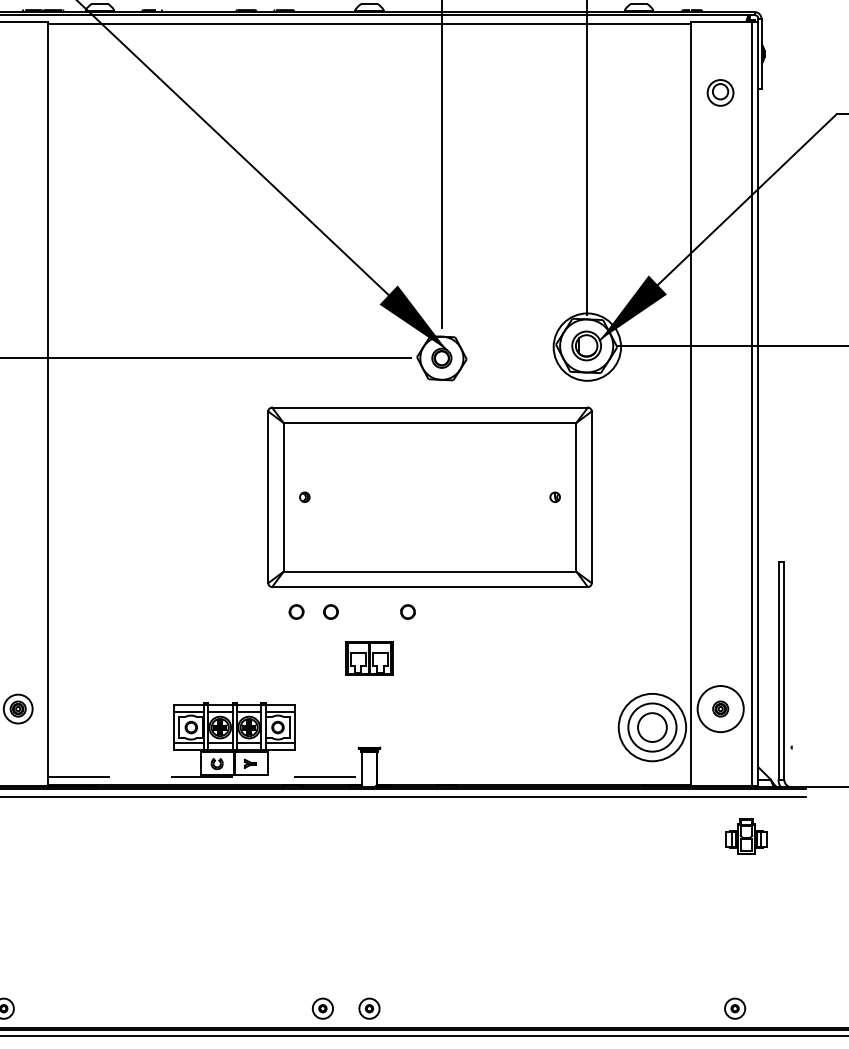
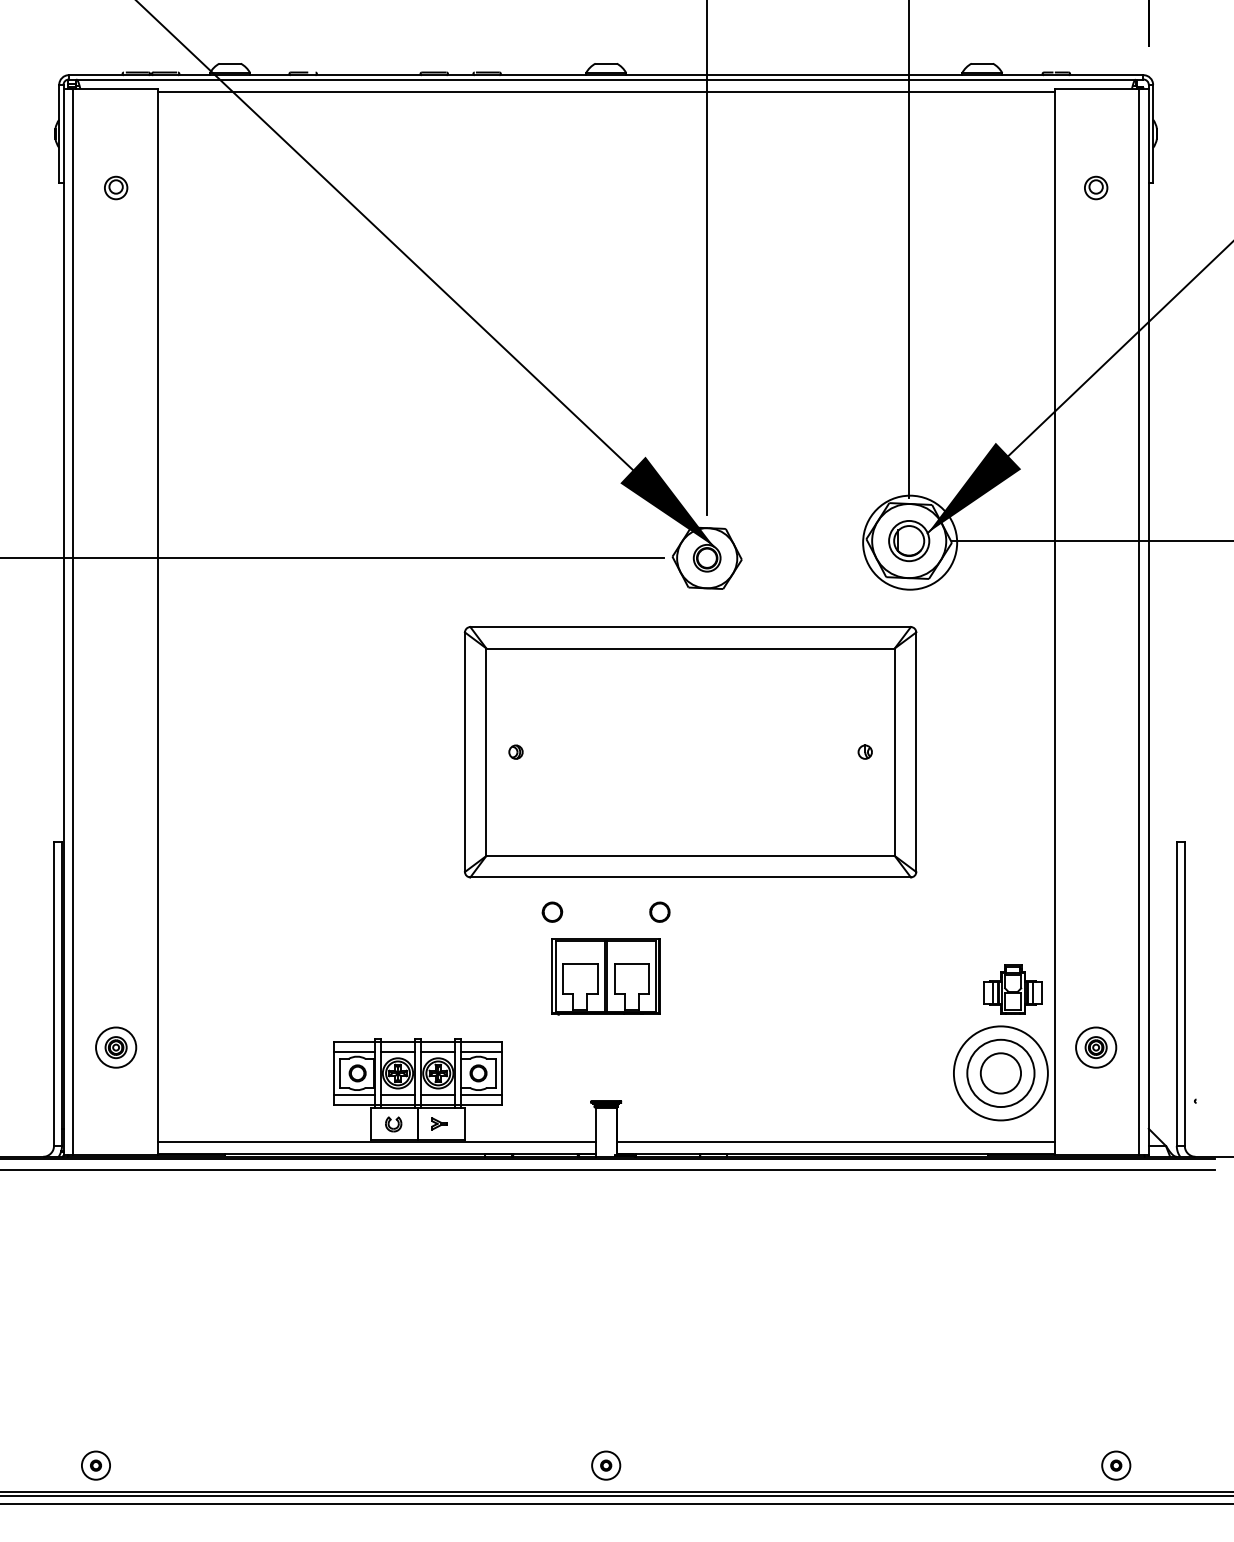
part: (18, 92) -> (116, 187), added
part: (720, 92) -> (1096, 187), size x0.62
part: (296, 611) -> (504, 911), removed
part: (369, 658) -> (605, 976), size x1.67
circle: (720, 708) -> (1096, 1047), size x0.62
line: (205, 776) -> (377, 1141), dashed -> solid
line: (533, 776) -> (835, 1141), added
part: (746, 836) -> (1012, 989), moved
part: (323, 1008) -> (541, 1465), removed

